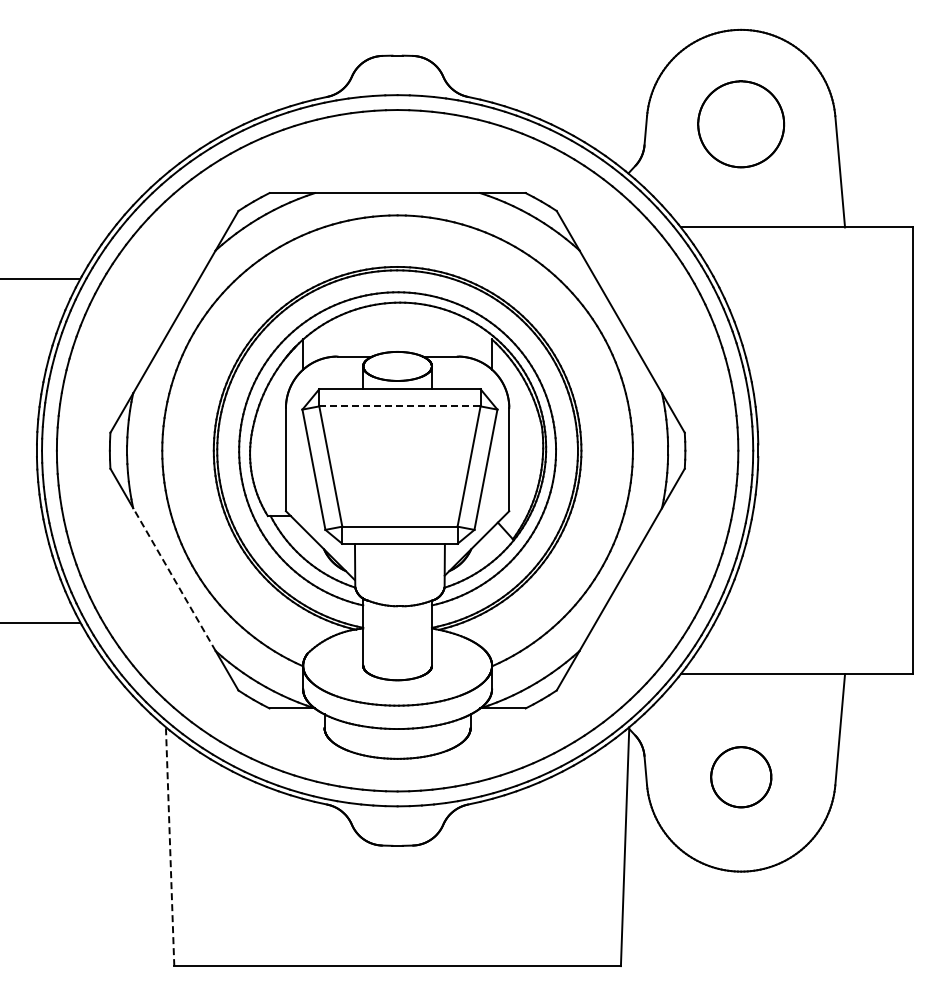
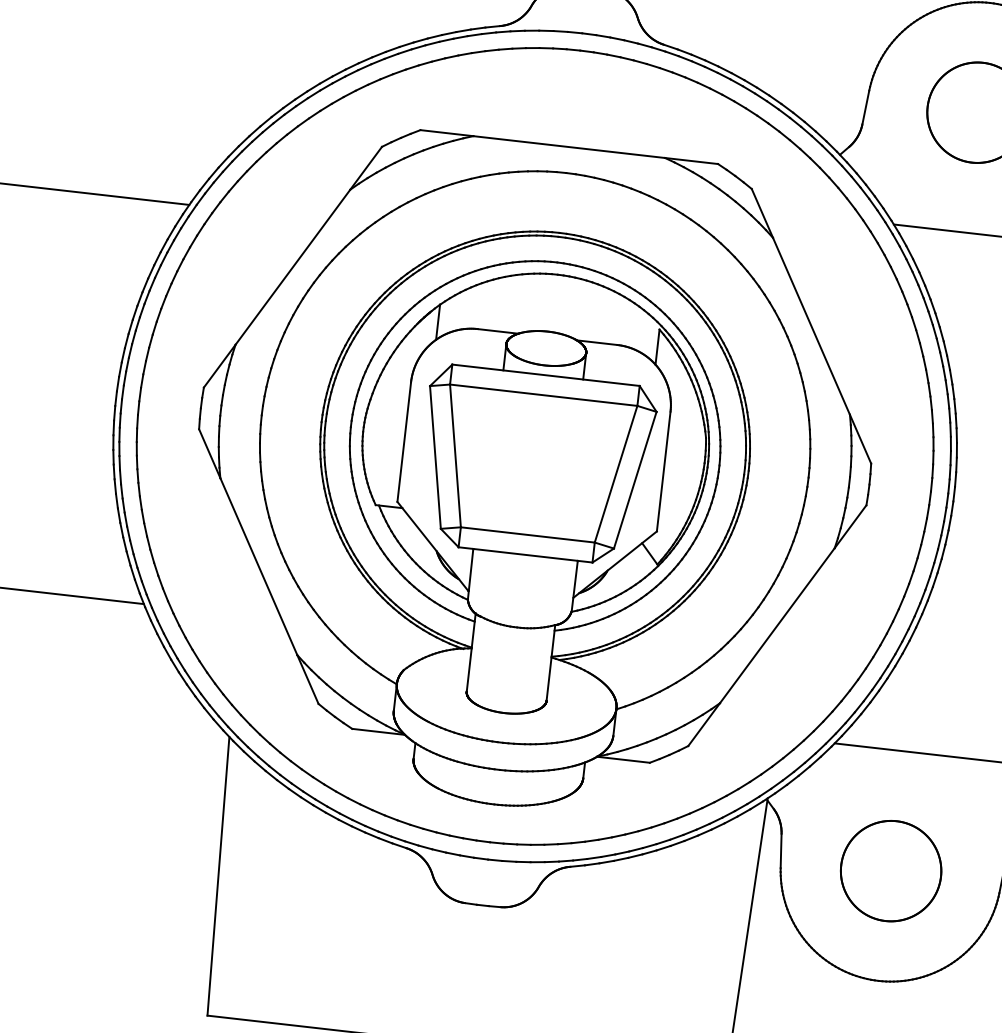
line: (399, 406) -> (543, 395), dashed -> solid
line: (174, 579) -> (258, 566), dashed -> solid
part: (741, 777) -> (891, 871), size x1.43
line: (170, 846) -> (218, 876), dashed -> solid

